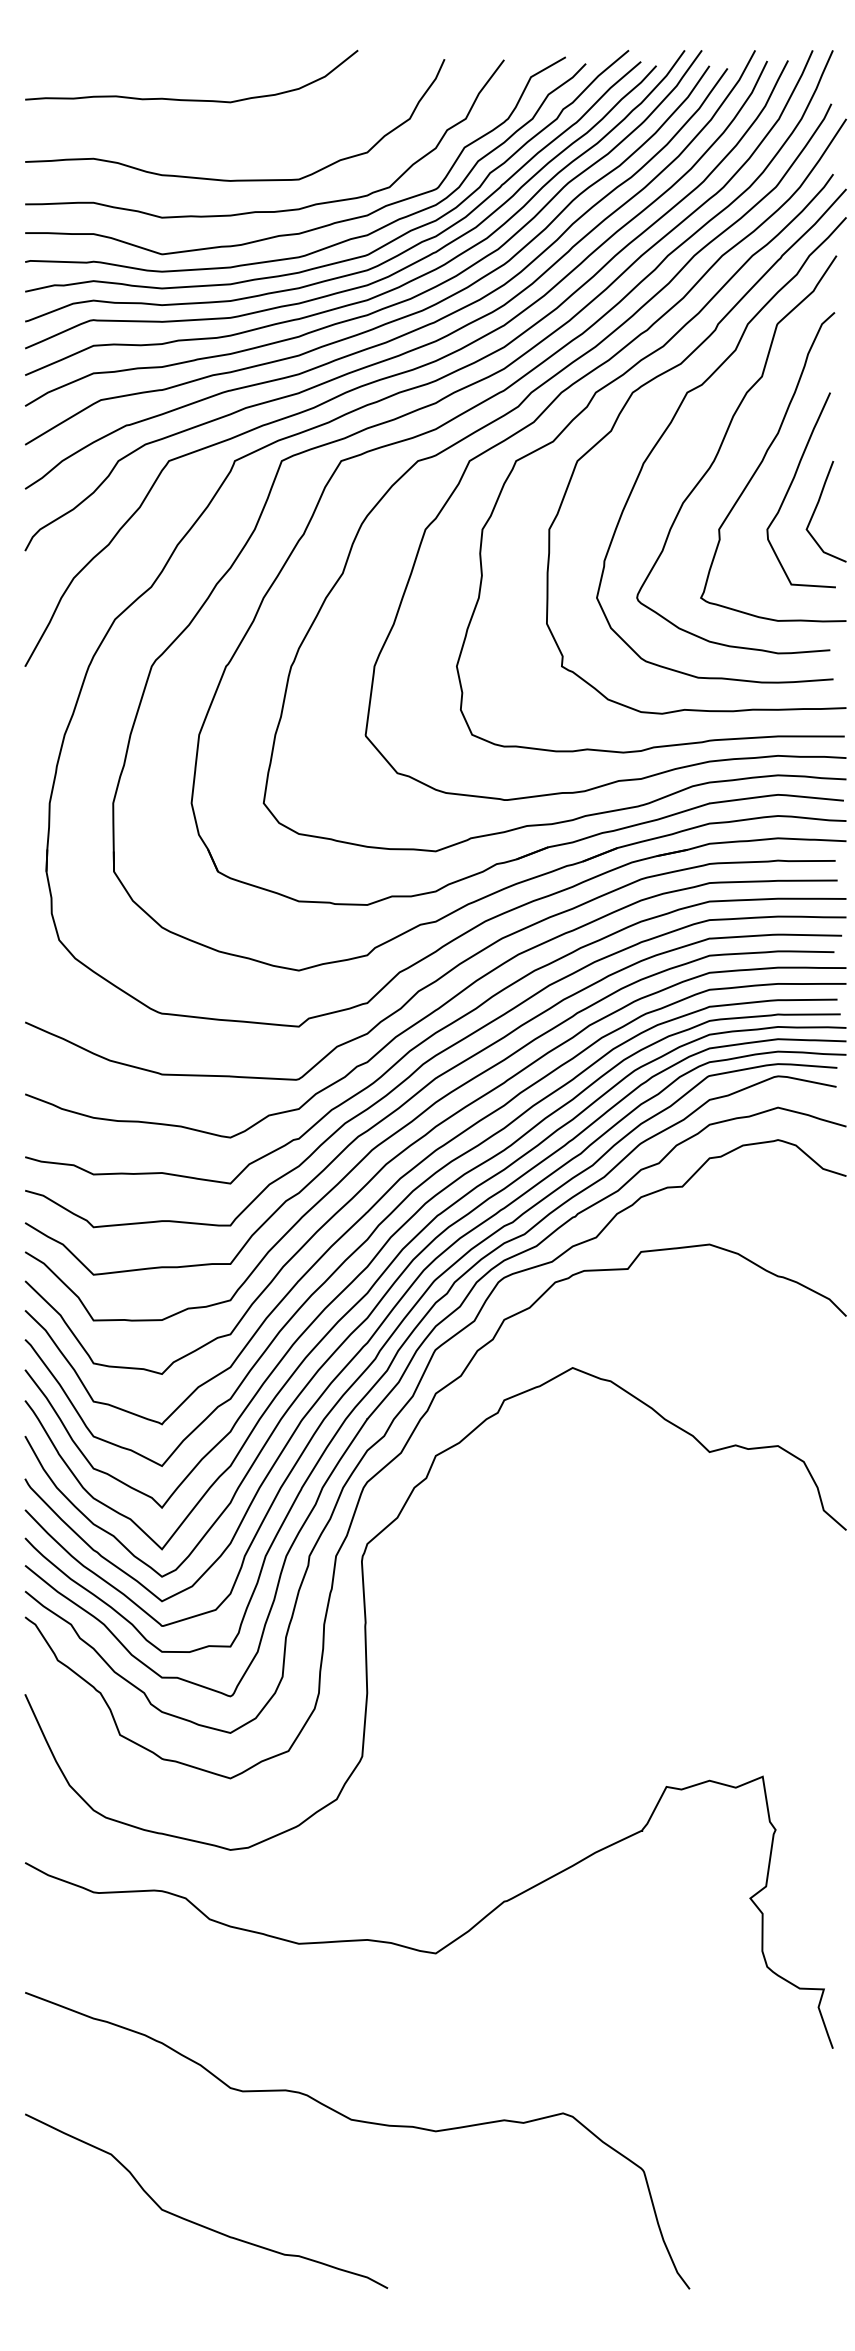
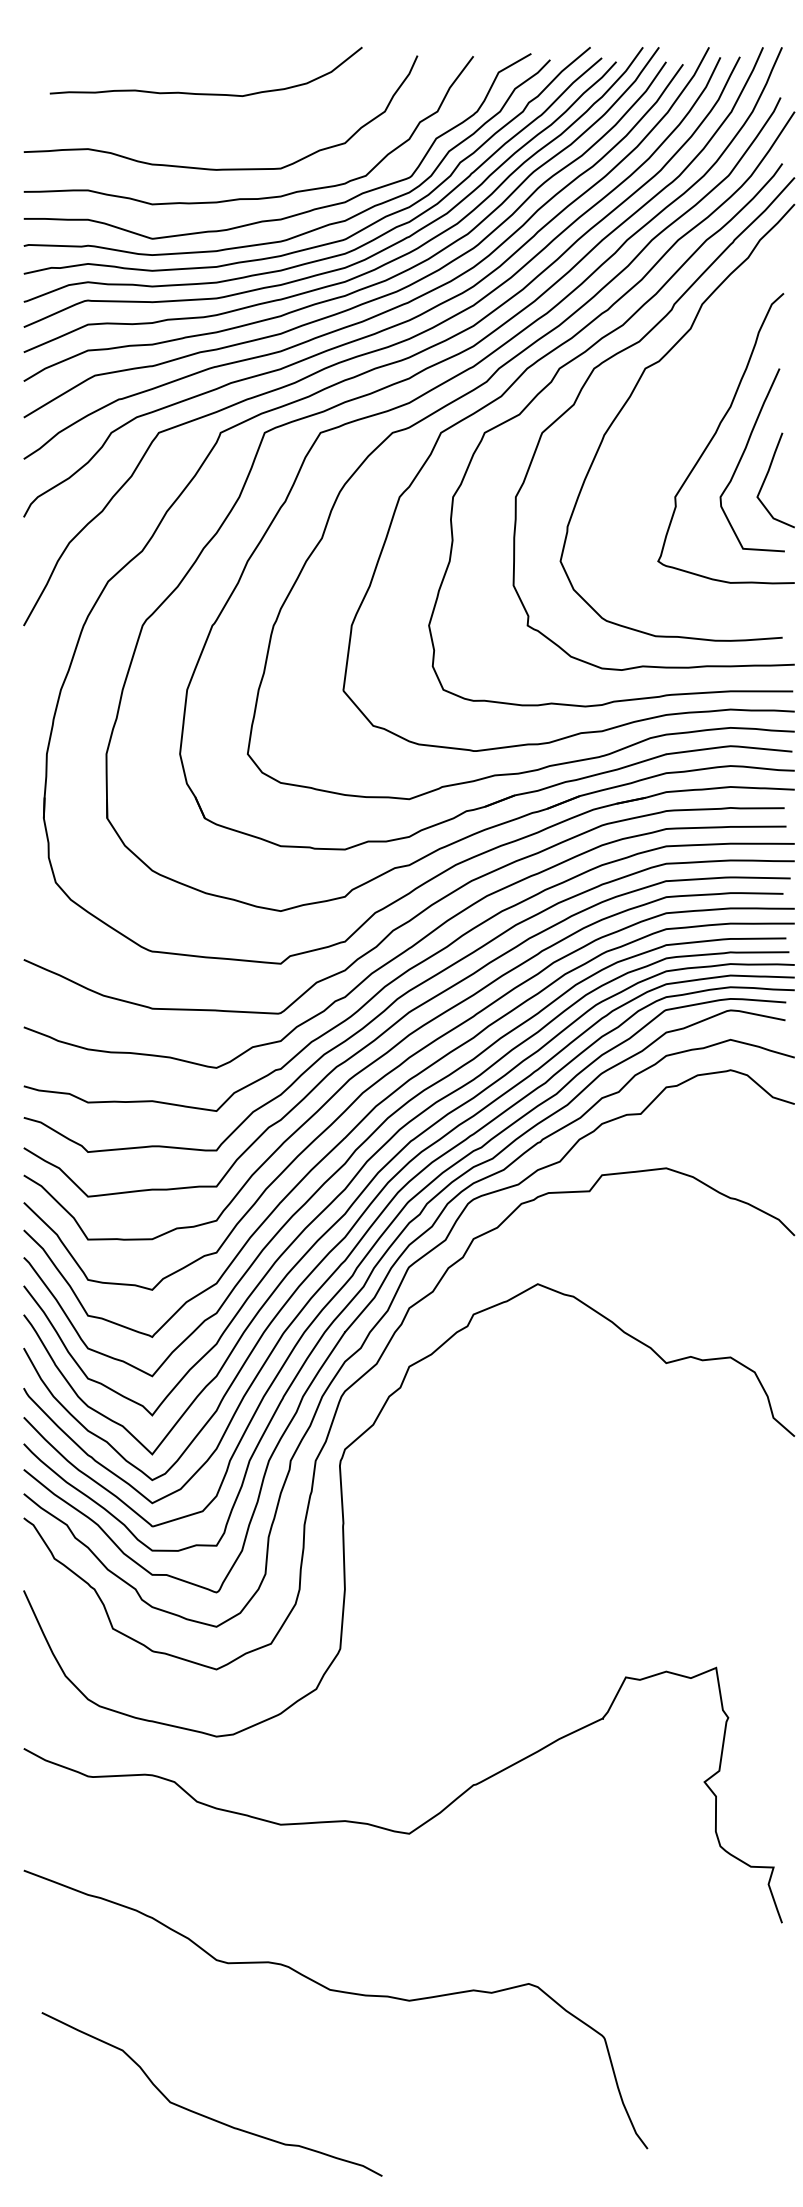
curve: (191, 99) -> (205, 93), moved
curve: (721, 447) -> (677, 420), removed
curve: (197, 2222) -> (203, 2114), moved

